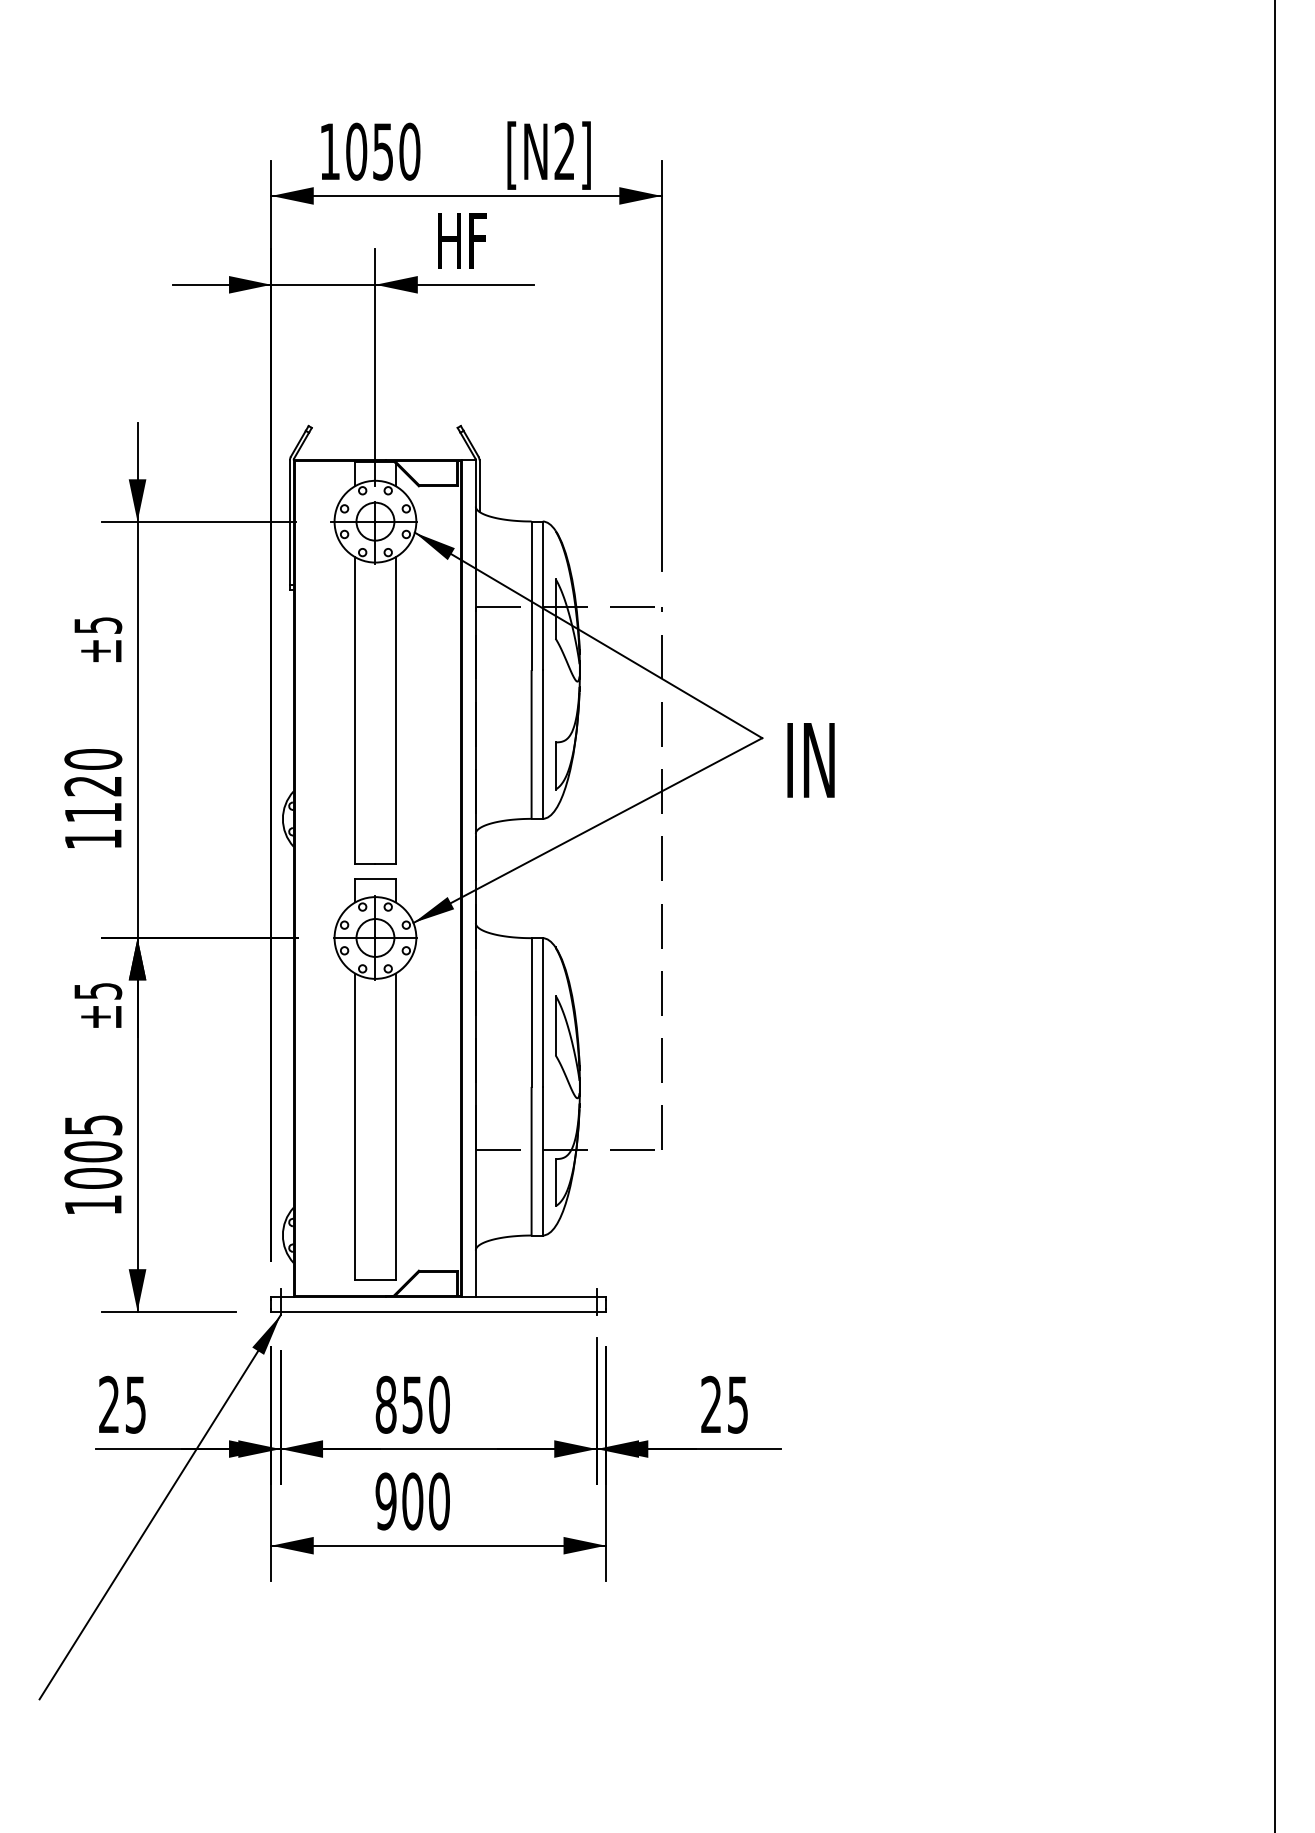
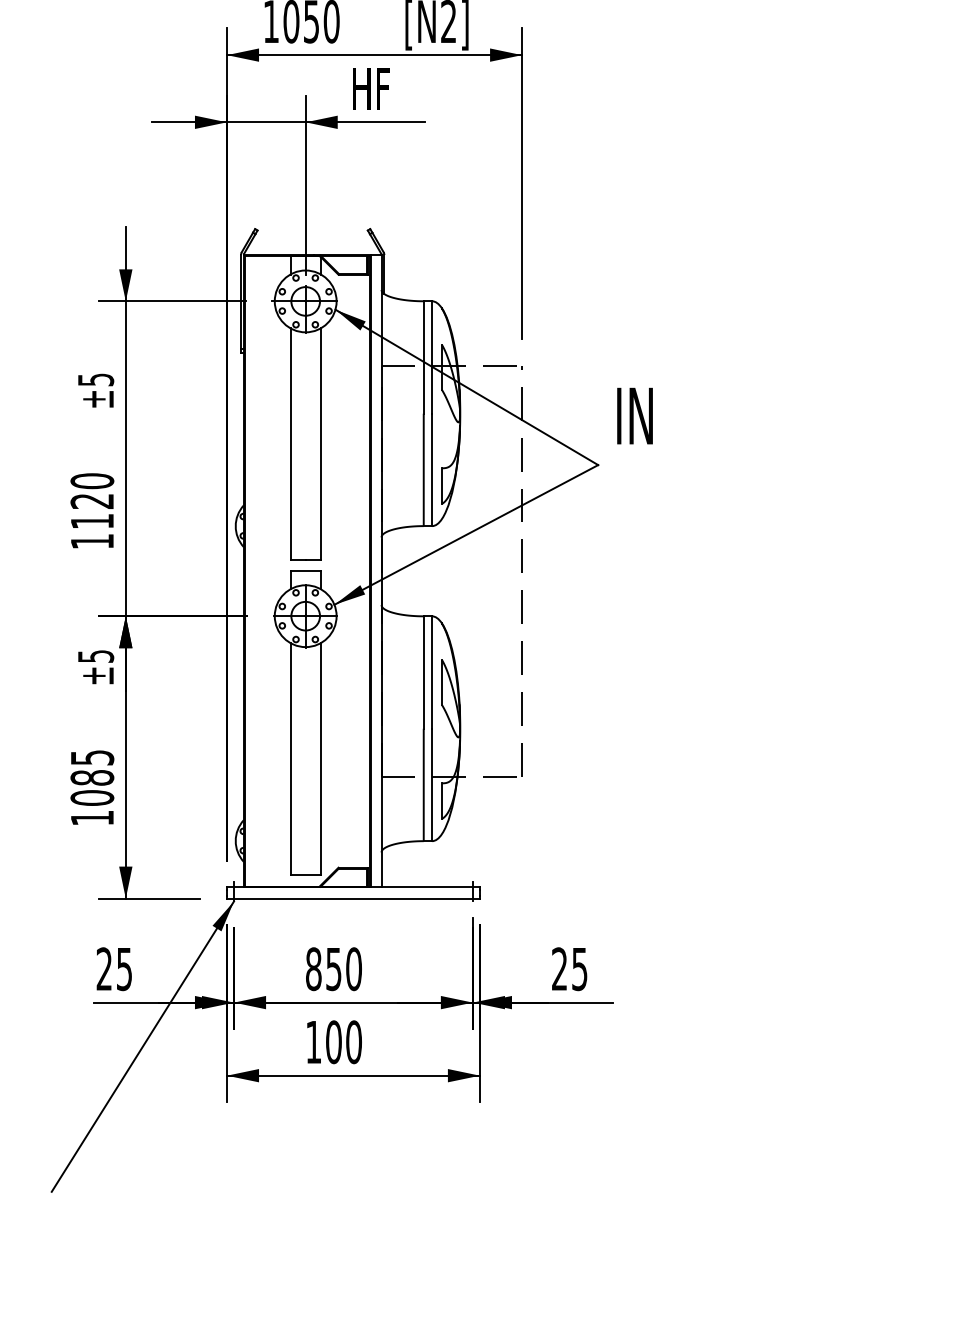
text: (810, 760) -> (634, 416), moved
text: (93, 1151) -> (92, 777), 1005 -> 1085
text: (385, 1501) -> (313, 1042), 900 -> 100

